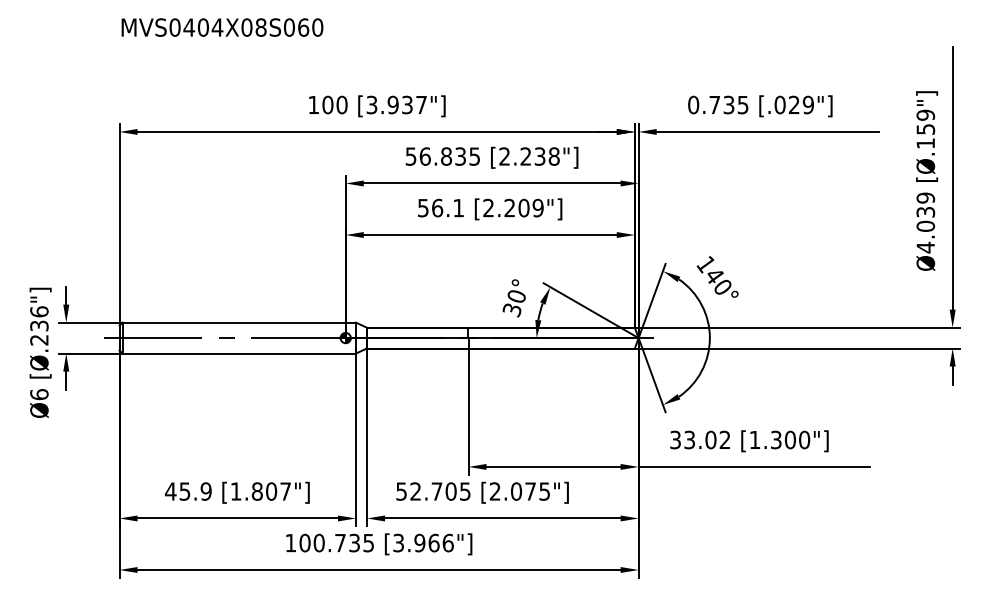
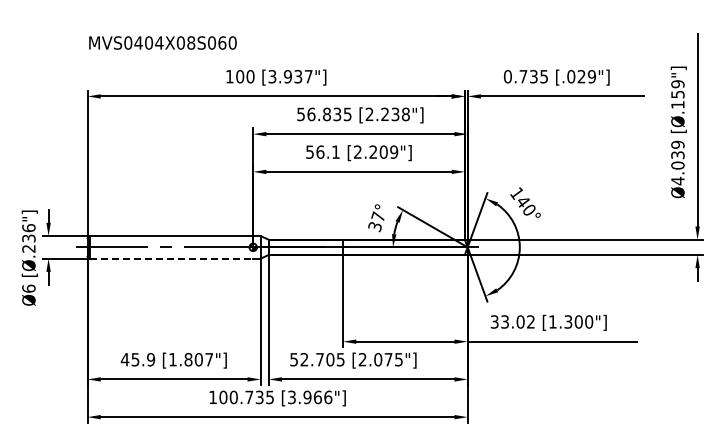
text: (221, 26) -> (162, 42), moved
text: (515, 295) -> (377, 216), 30° -> 37°
line: (234, 353) -> (171, 258), solid -> dashed

